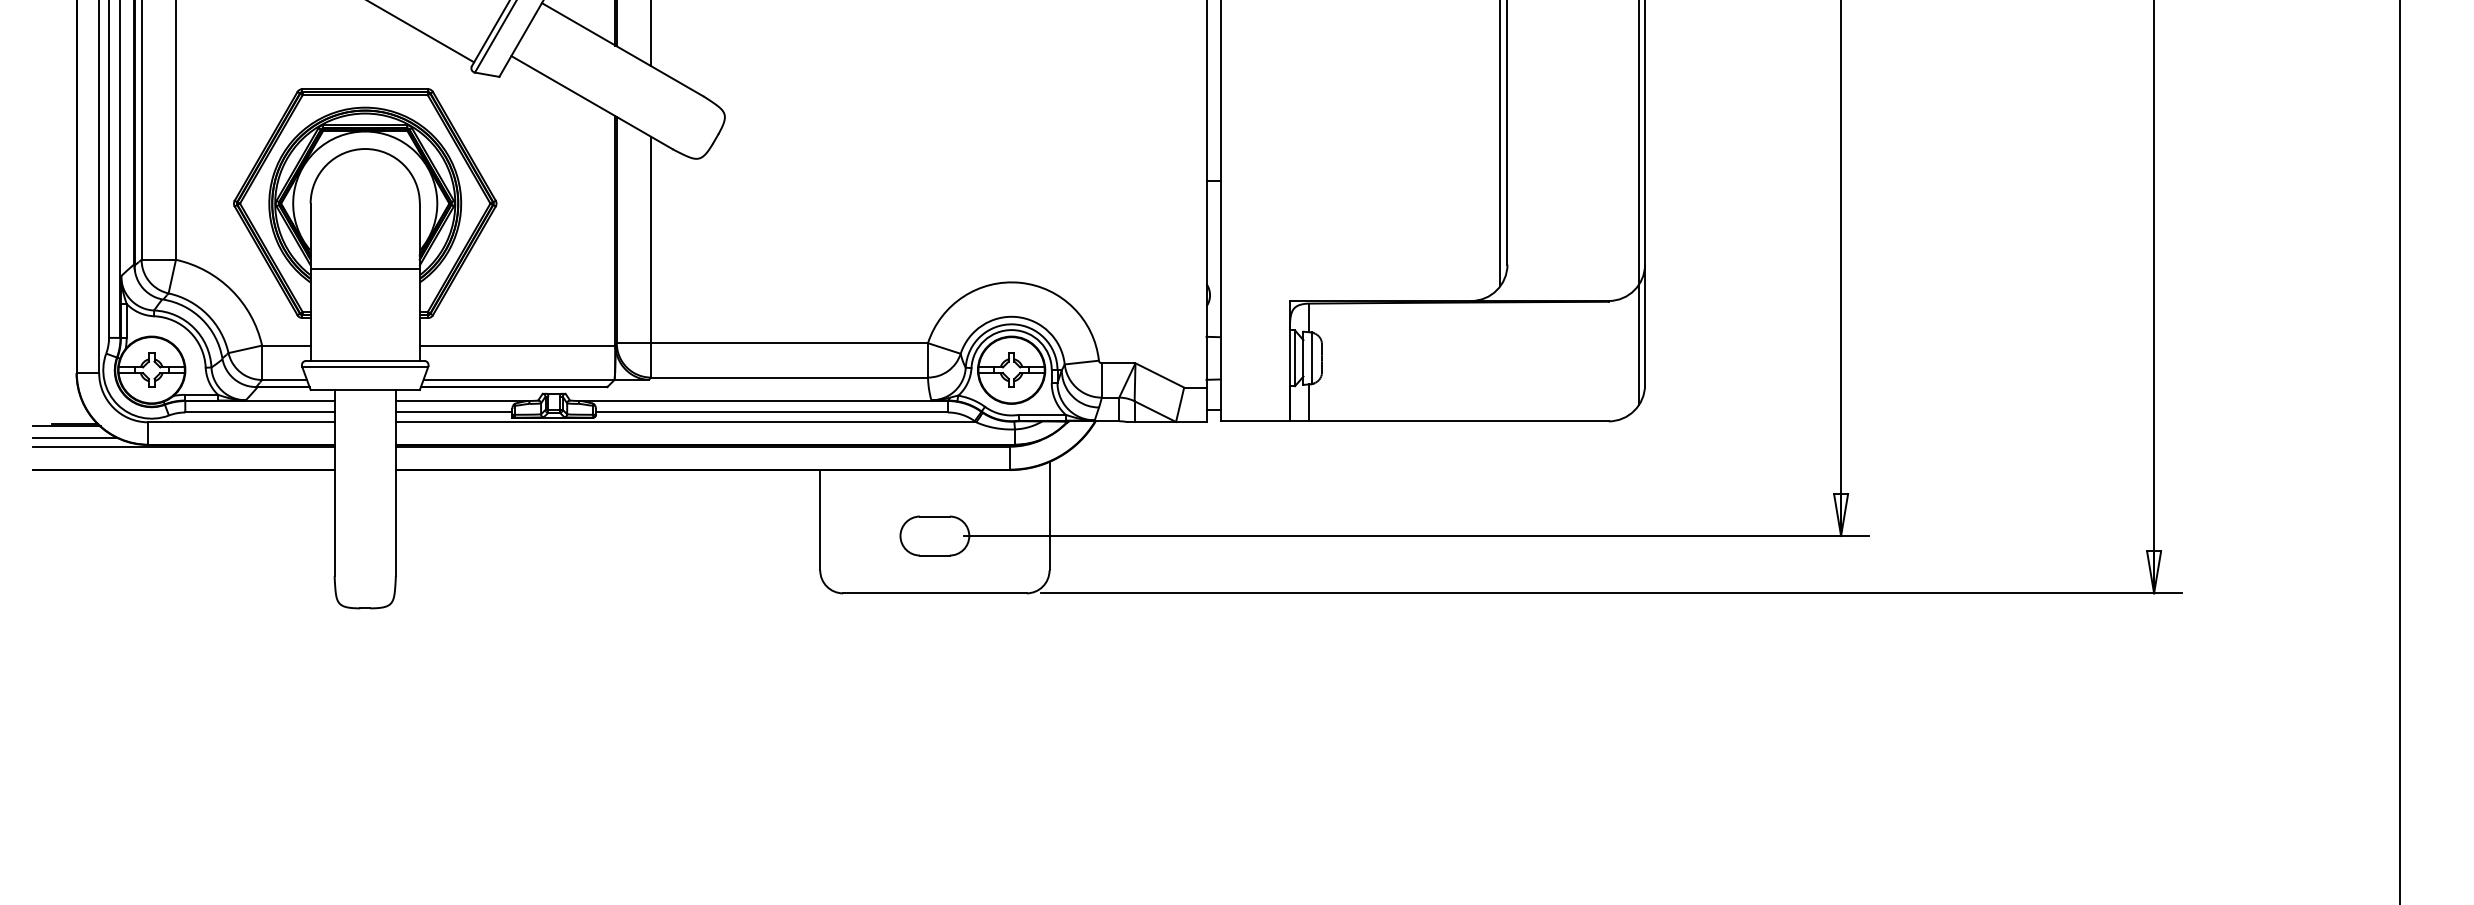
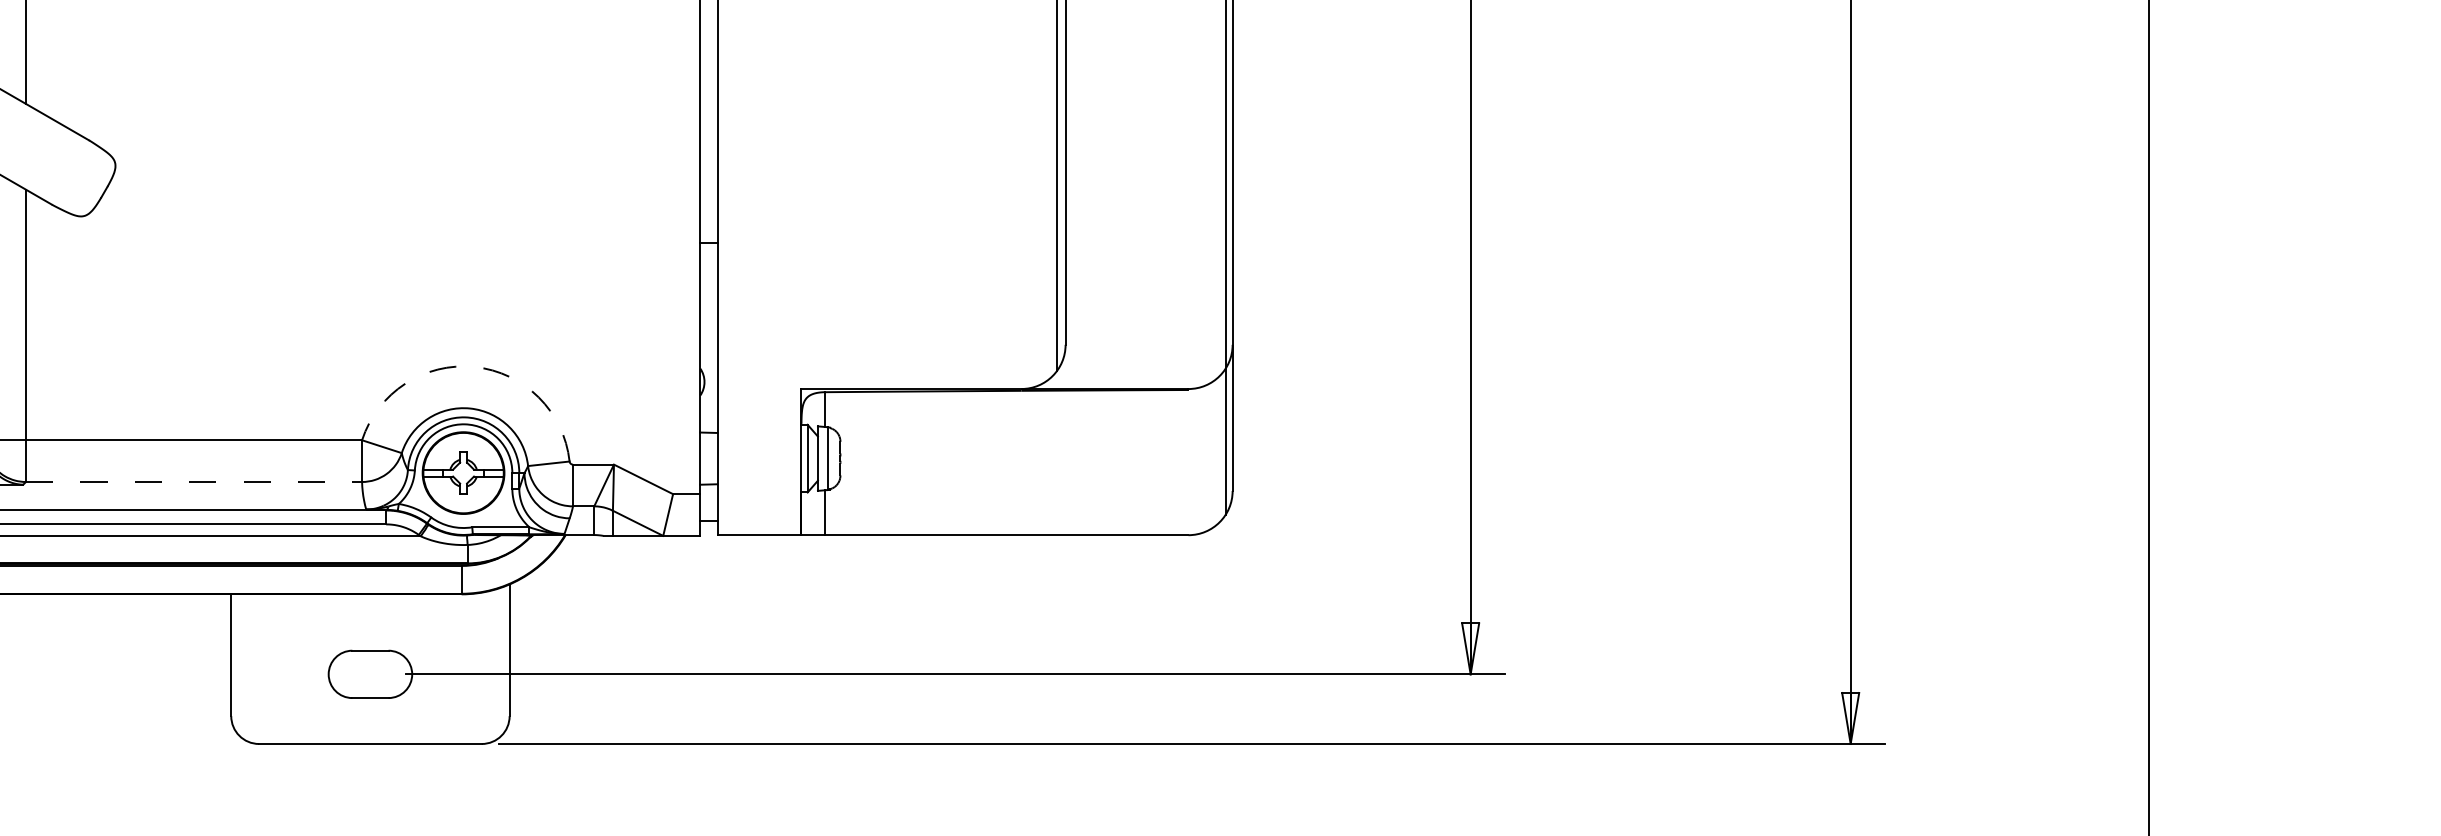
arc: (1020, 282) -> (474, 366), solid -> dashed
line: (790, 377) -> (195, 481), solid -> dashed

